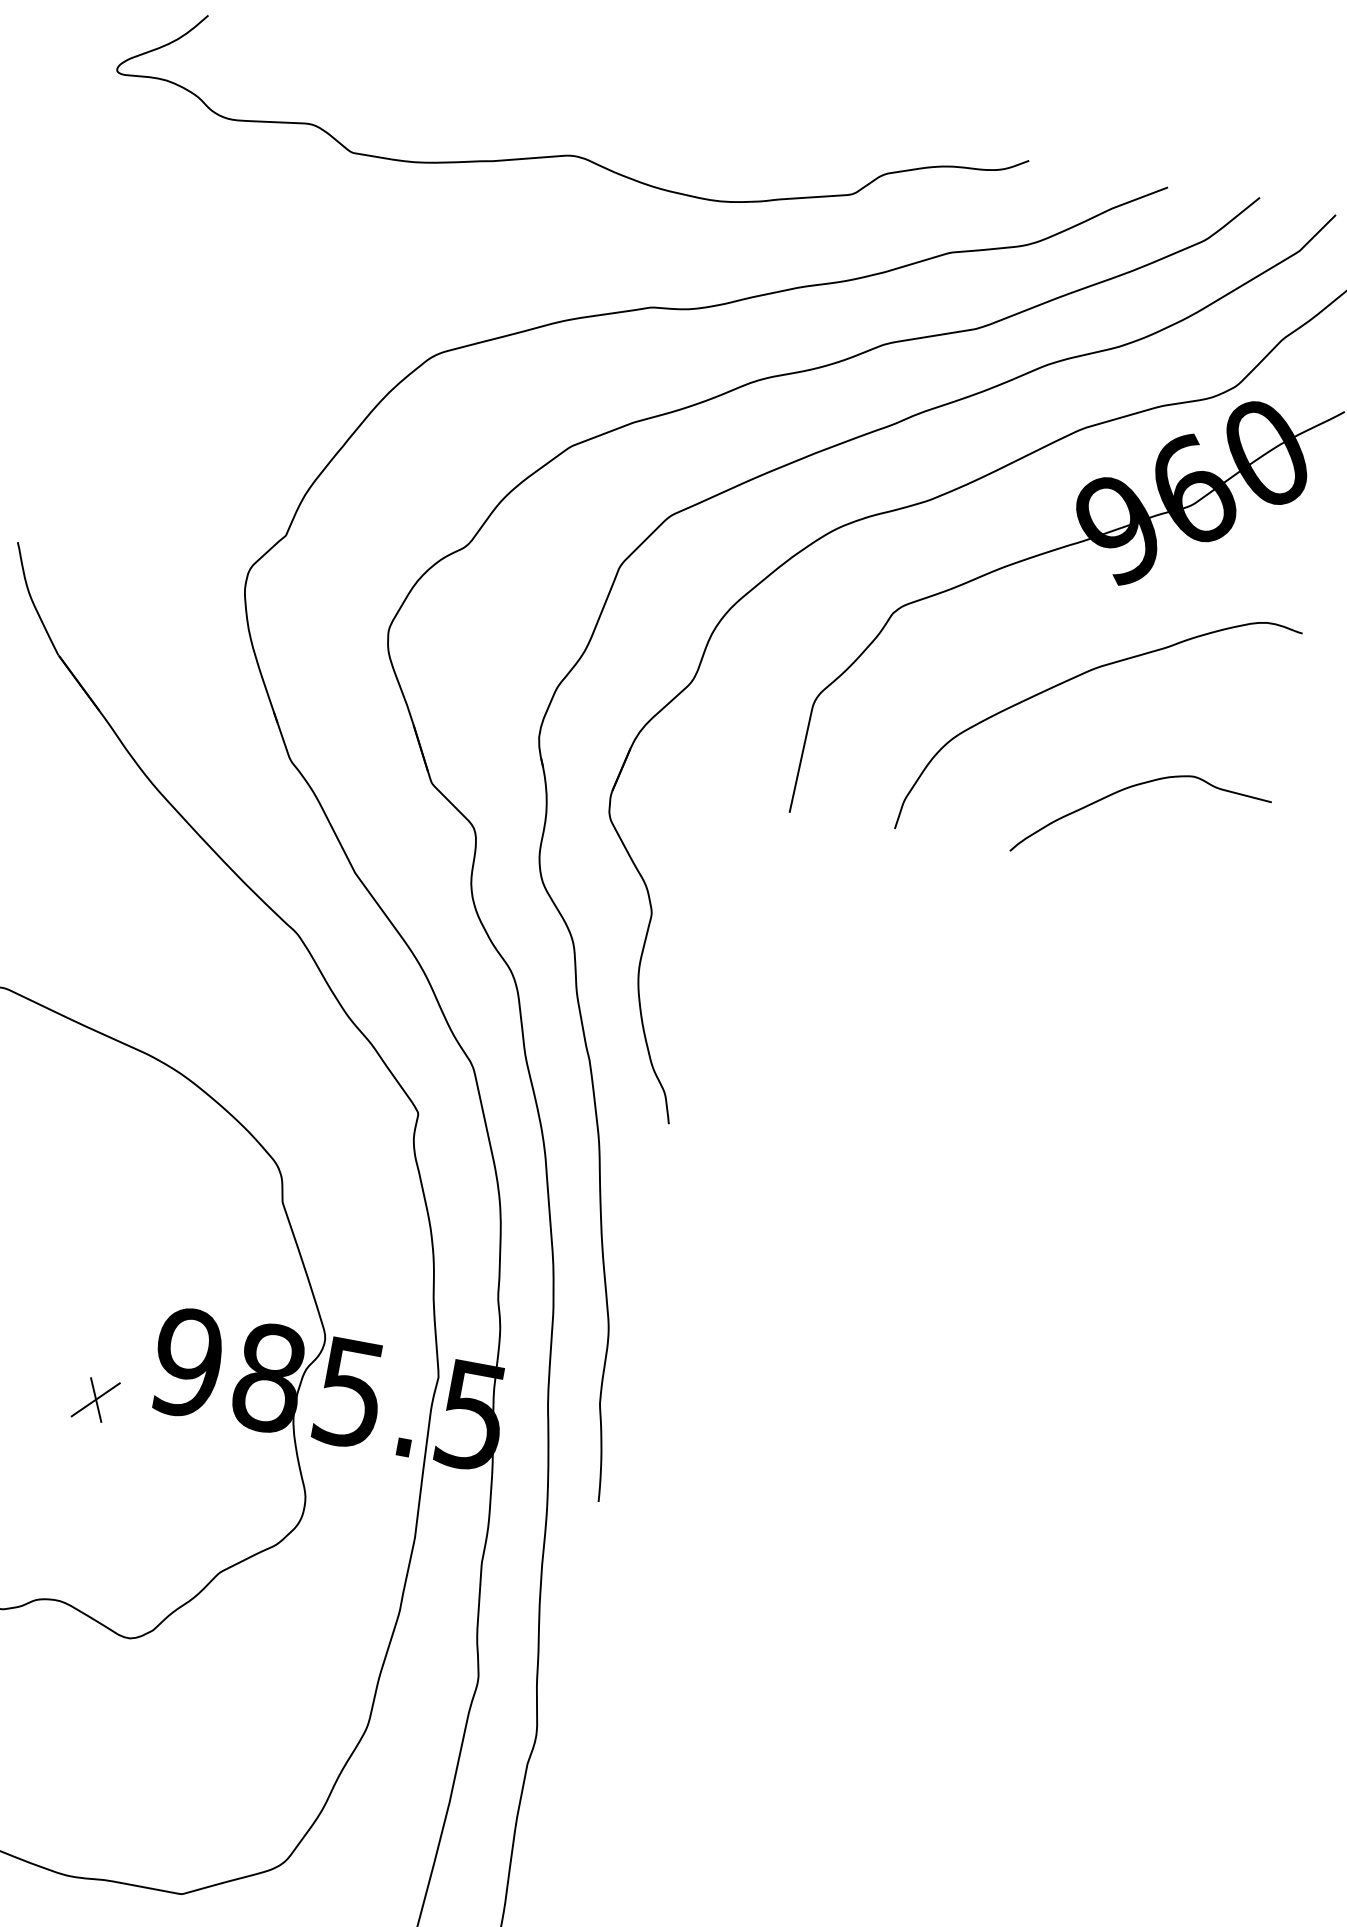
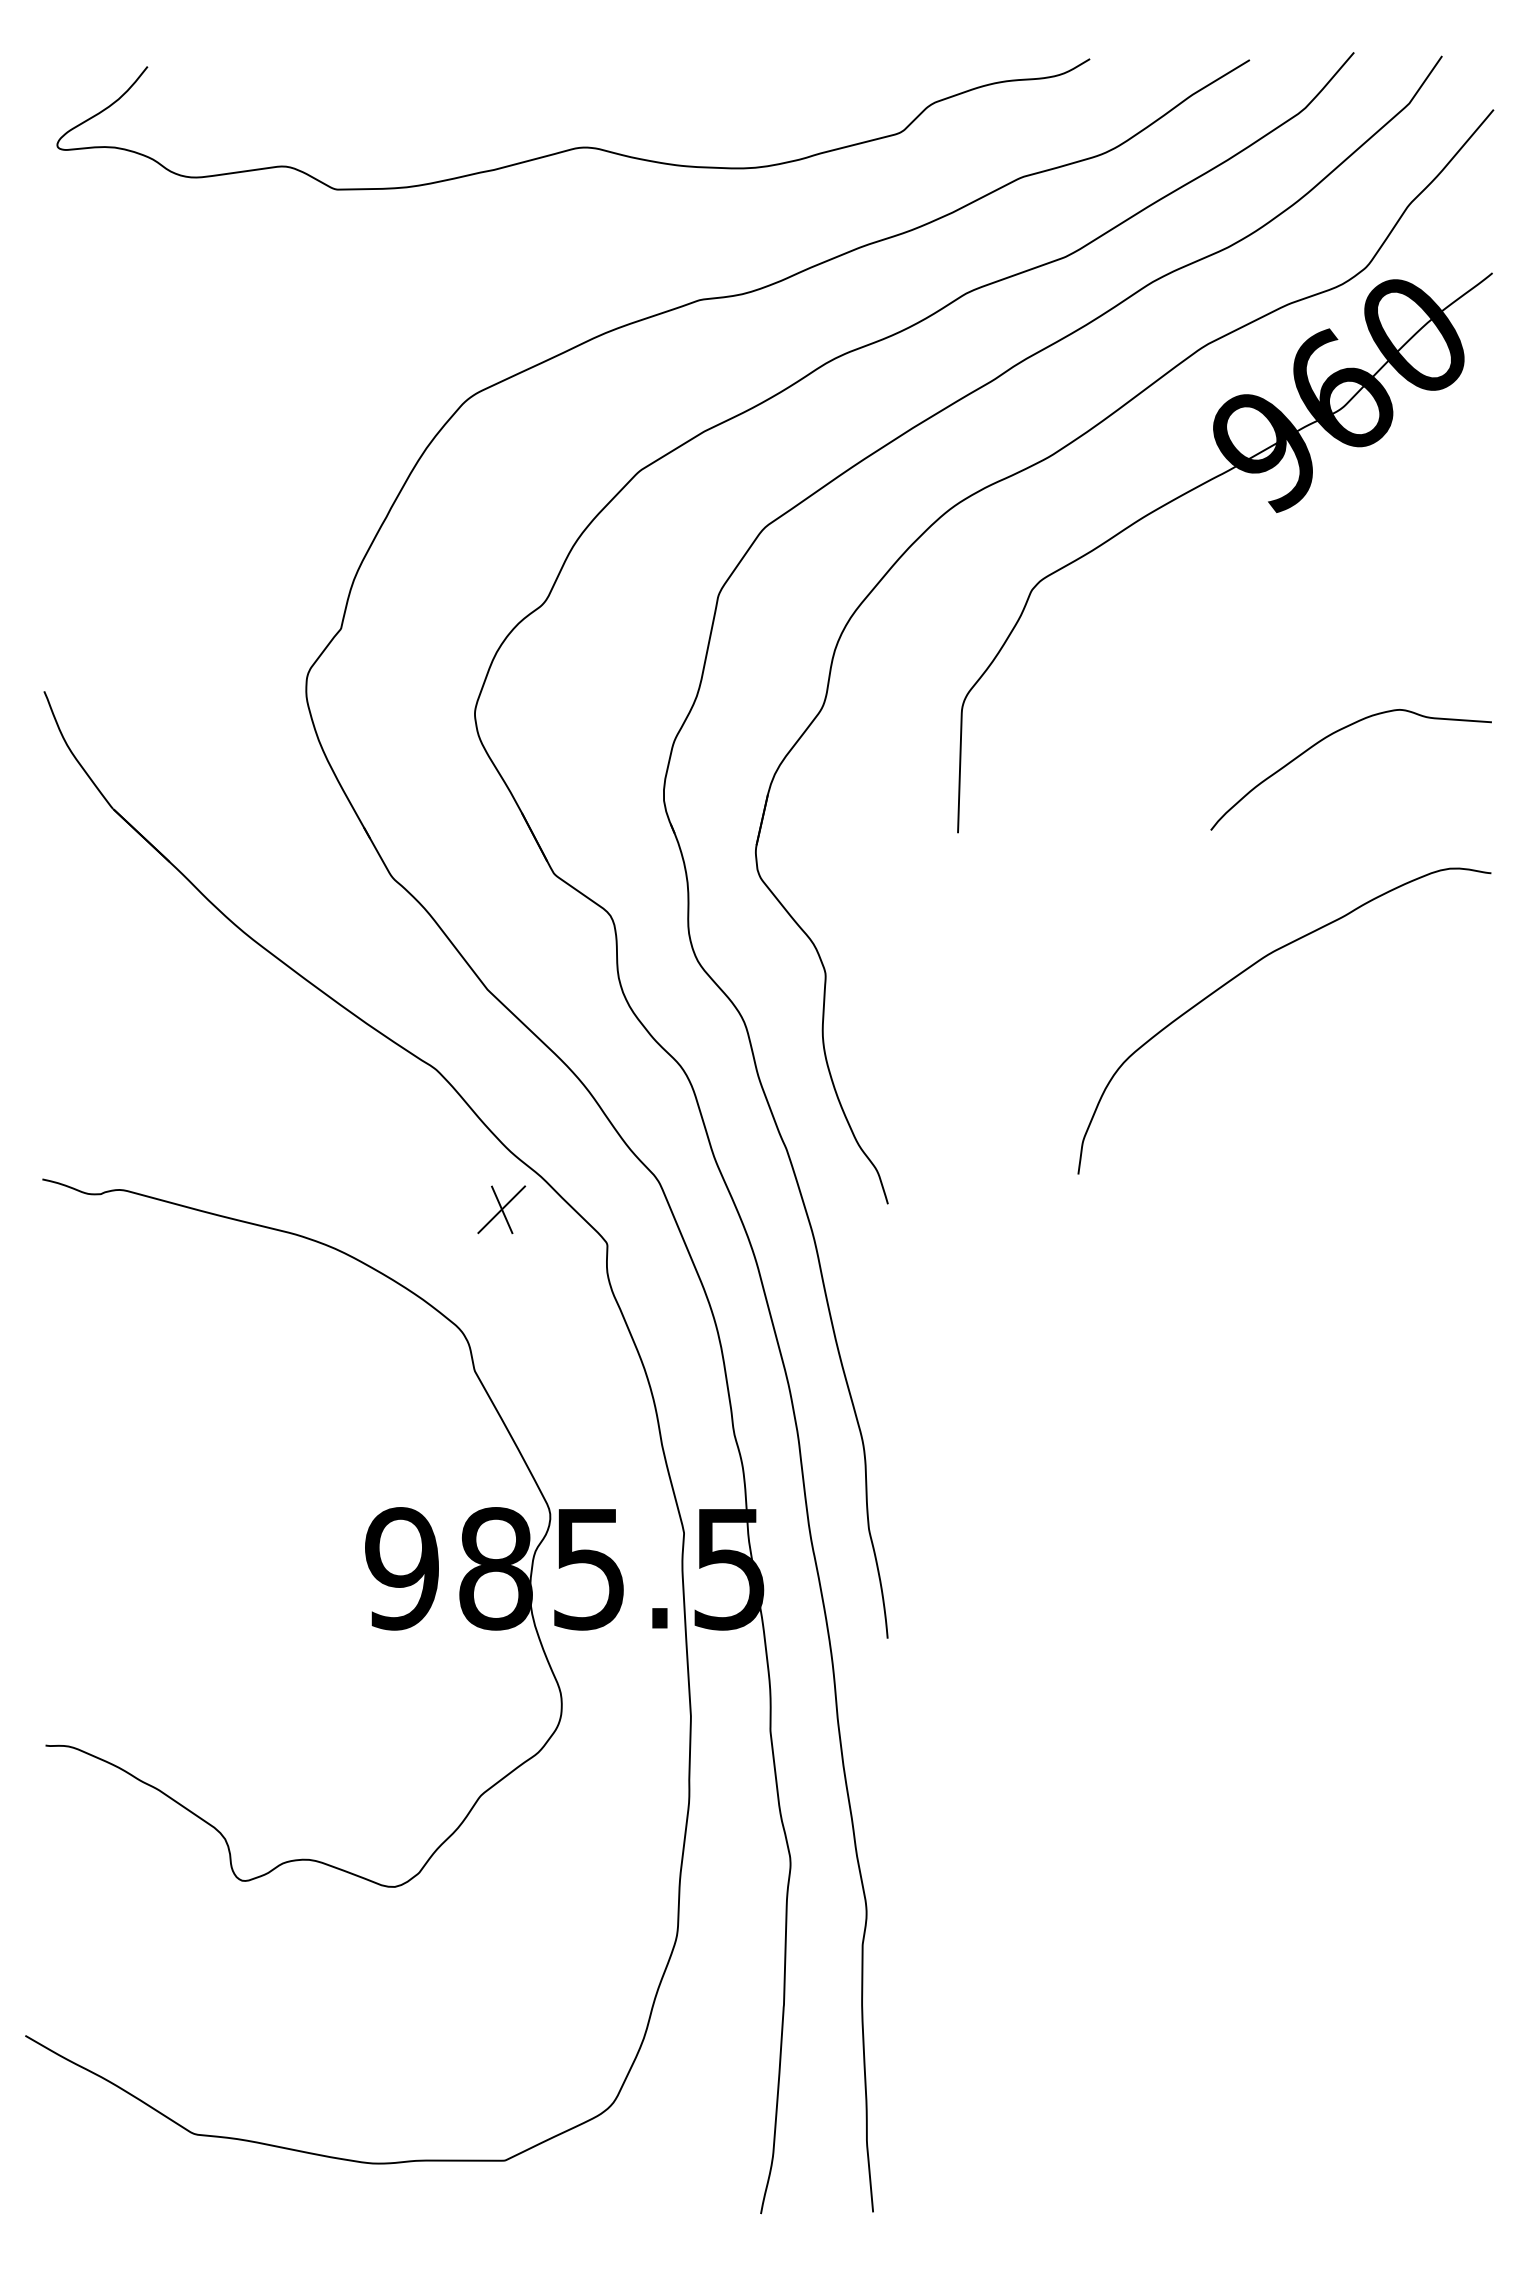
curve: (1075, 678) -> (1248, 969), moved
part: (95, 1399) -> (501, 1209), moved

